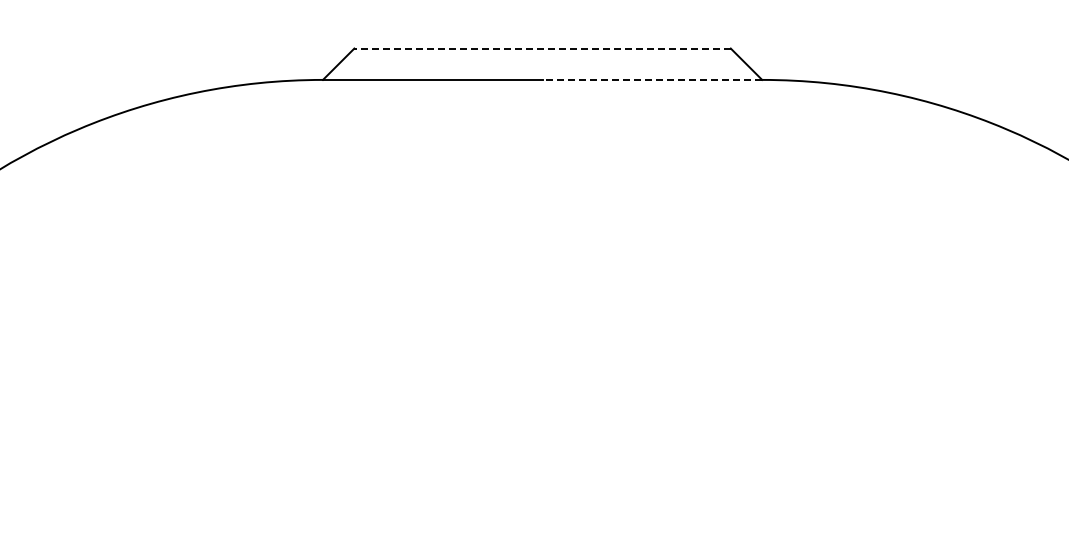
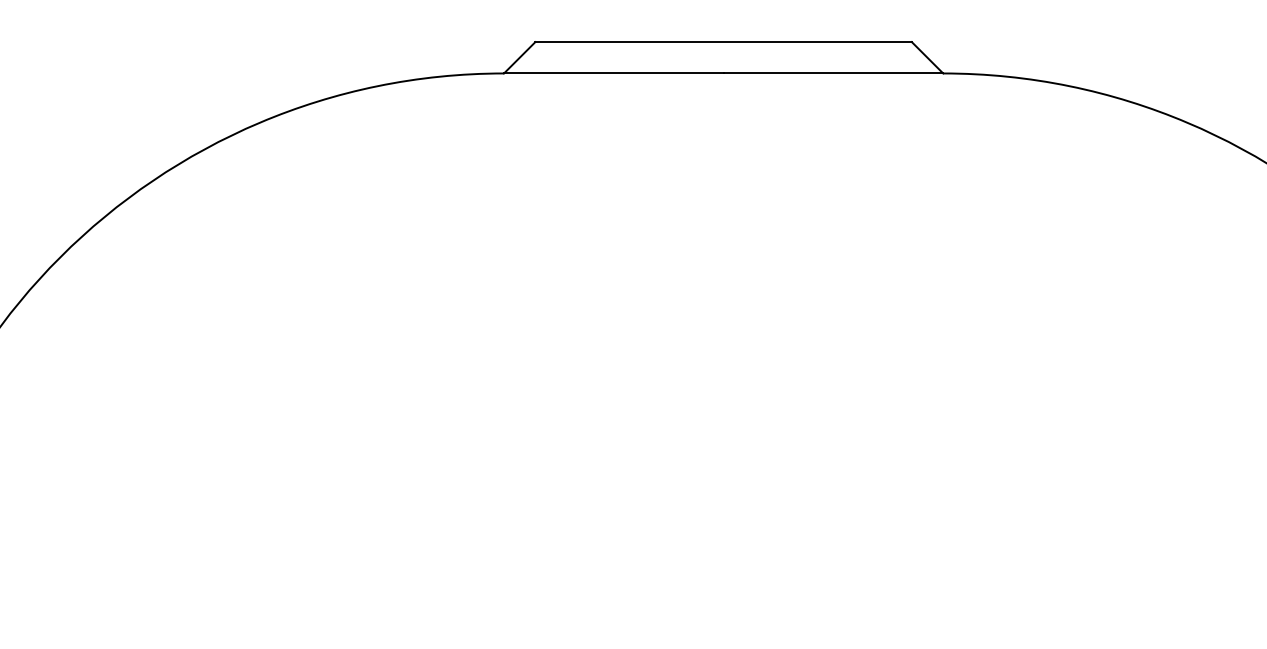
line: (542, 48) -> (723, 42), dashed -> solid
line: (652, 79) -> (833, 73), dashed -> solid

